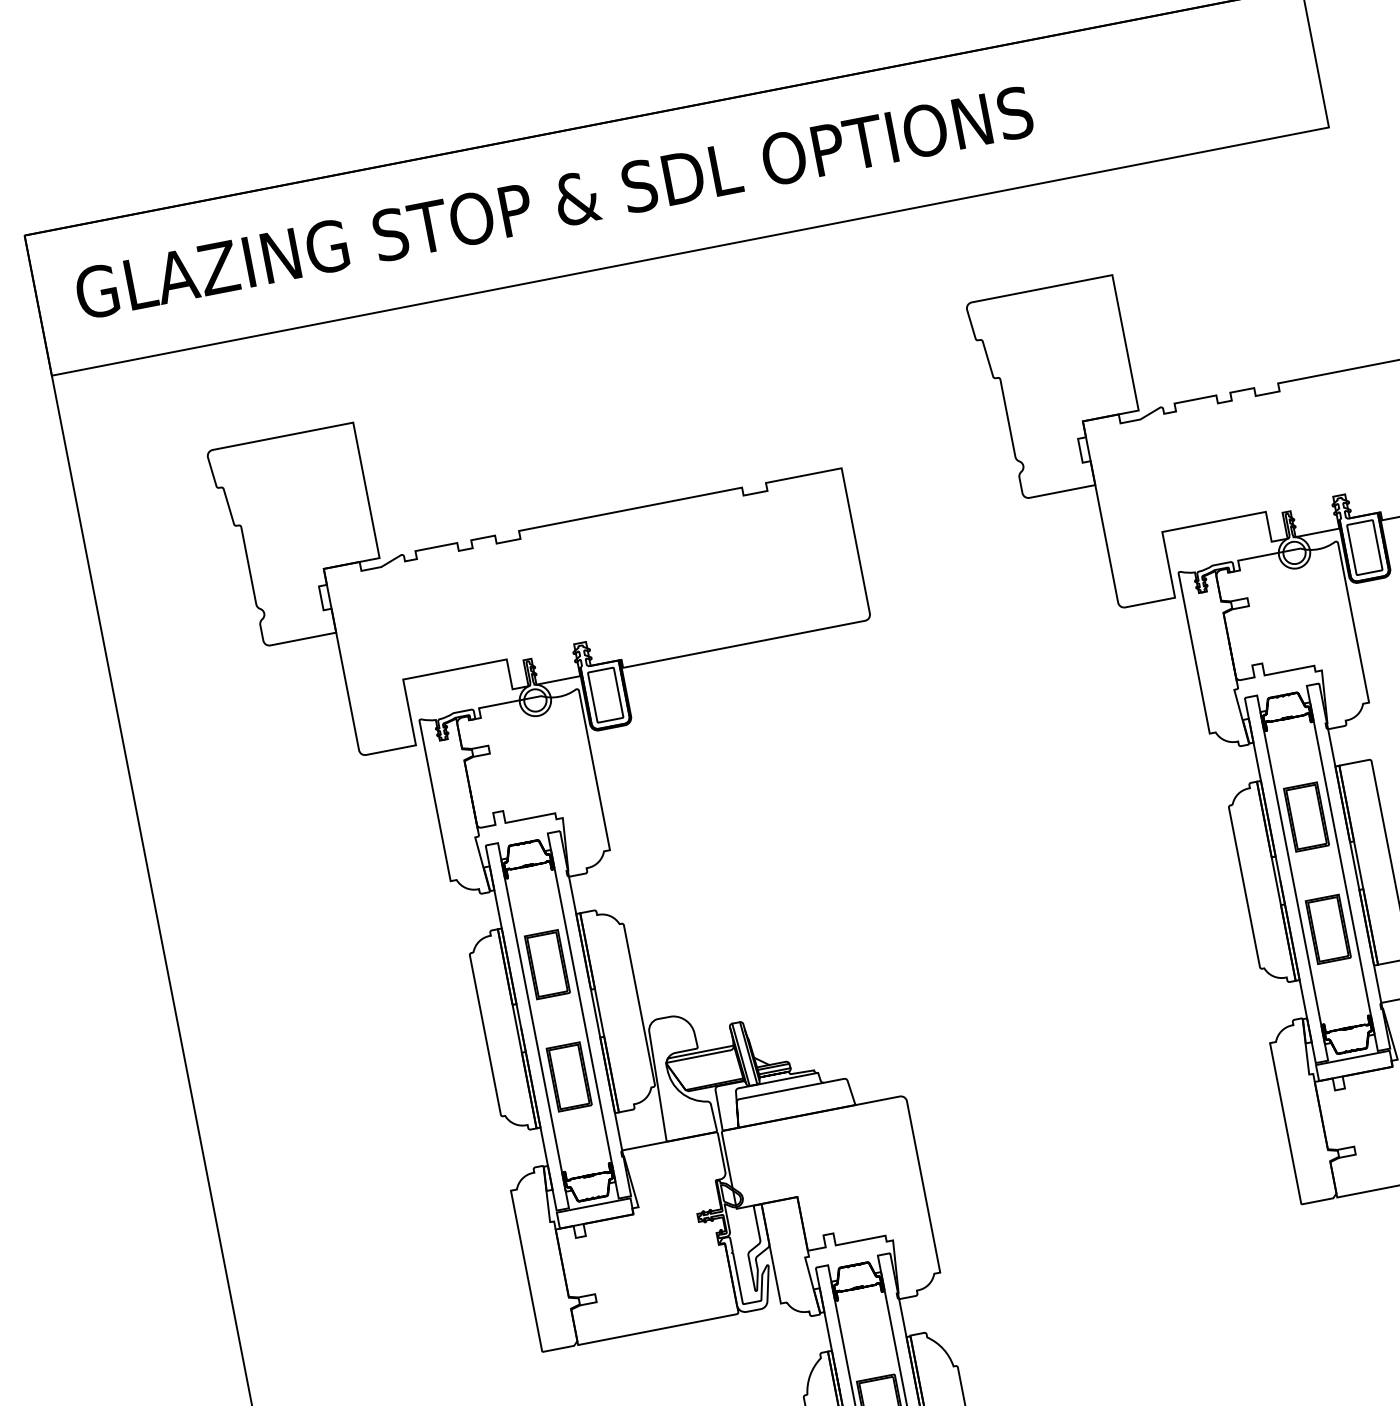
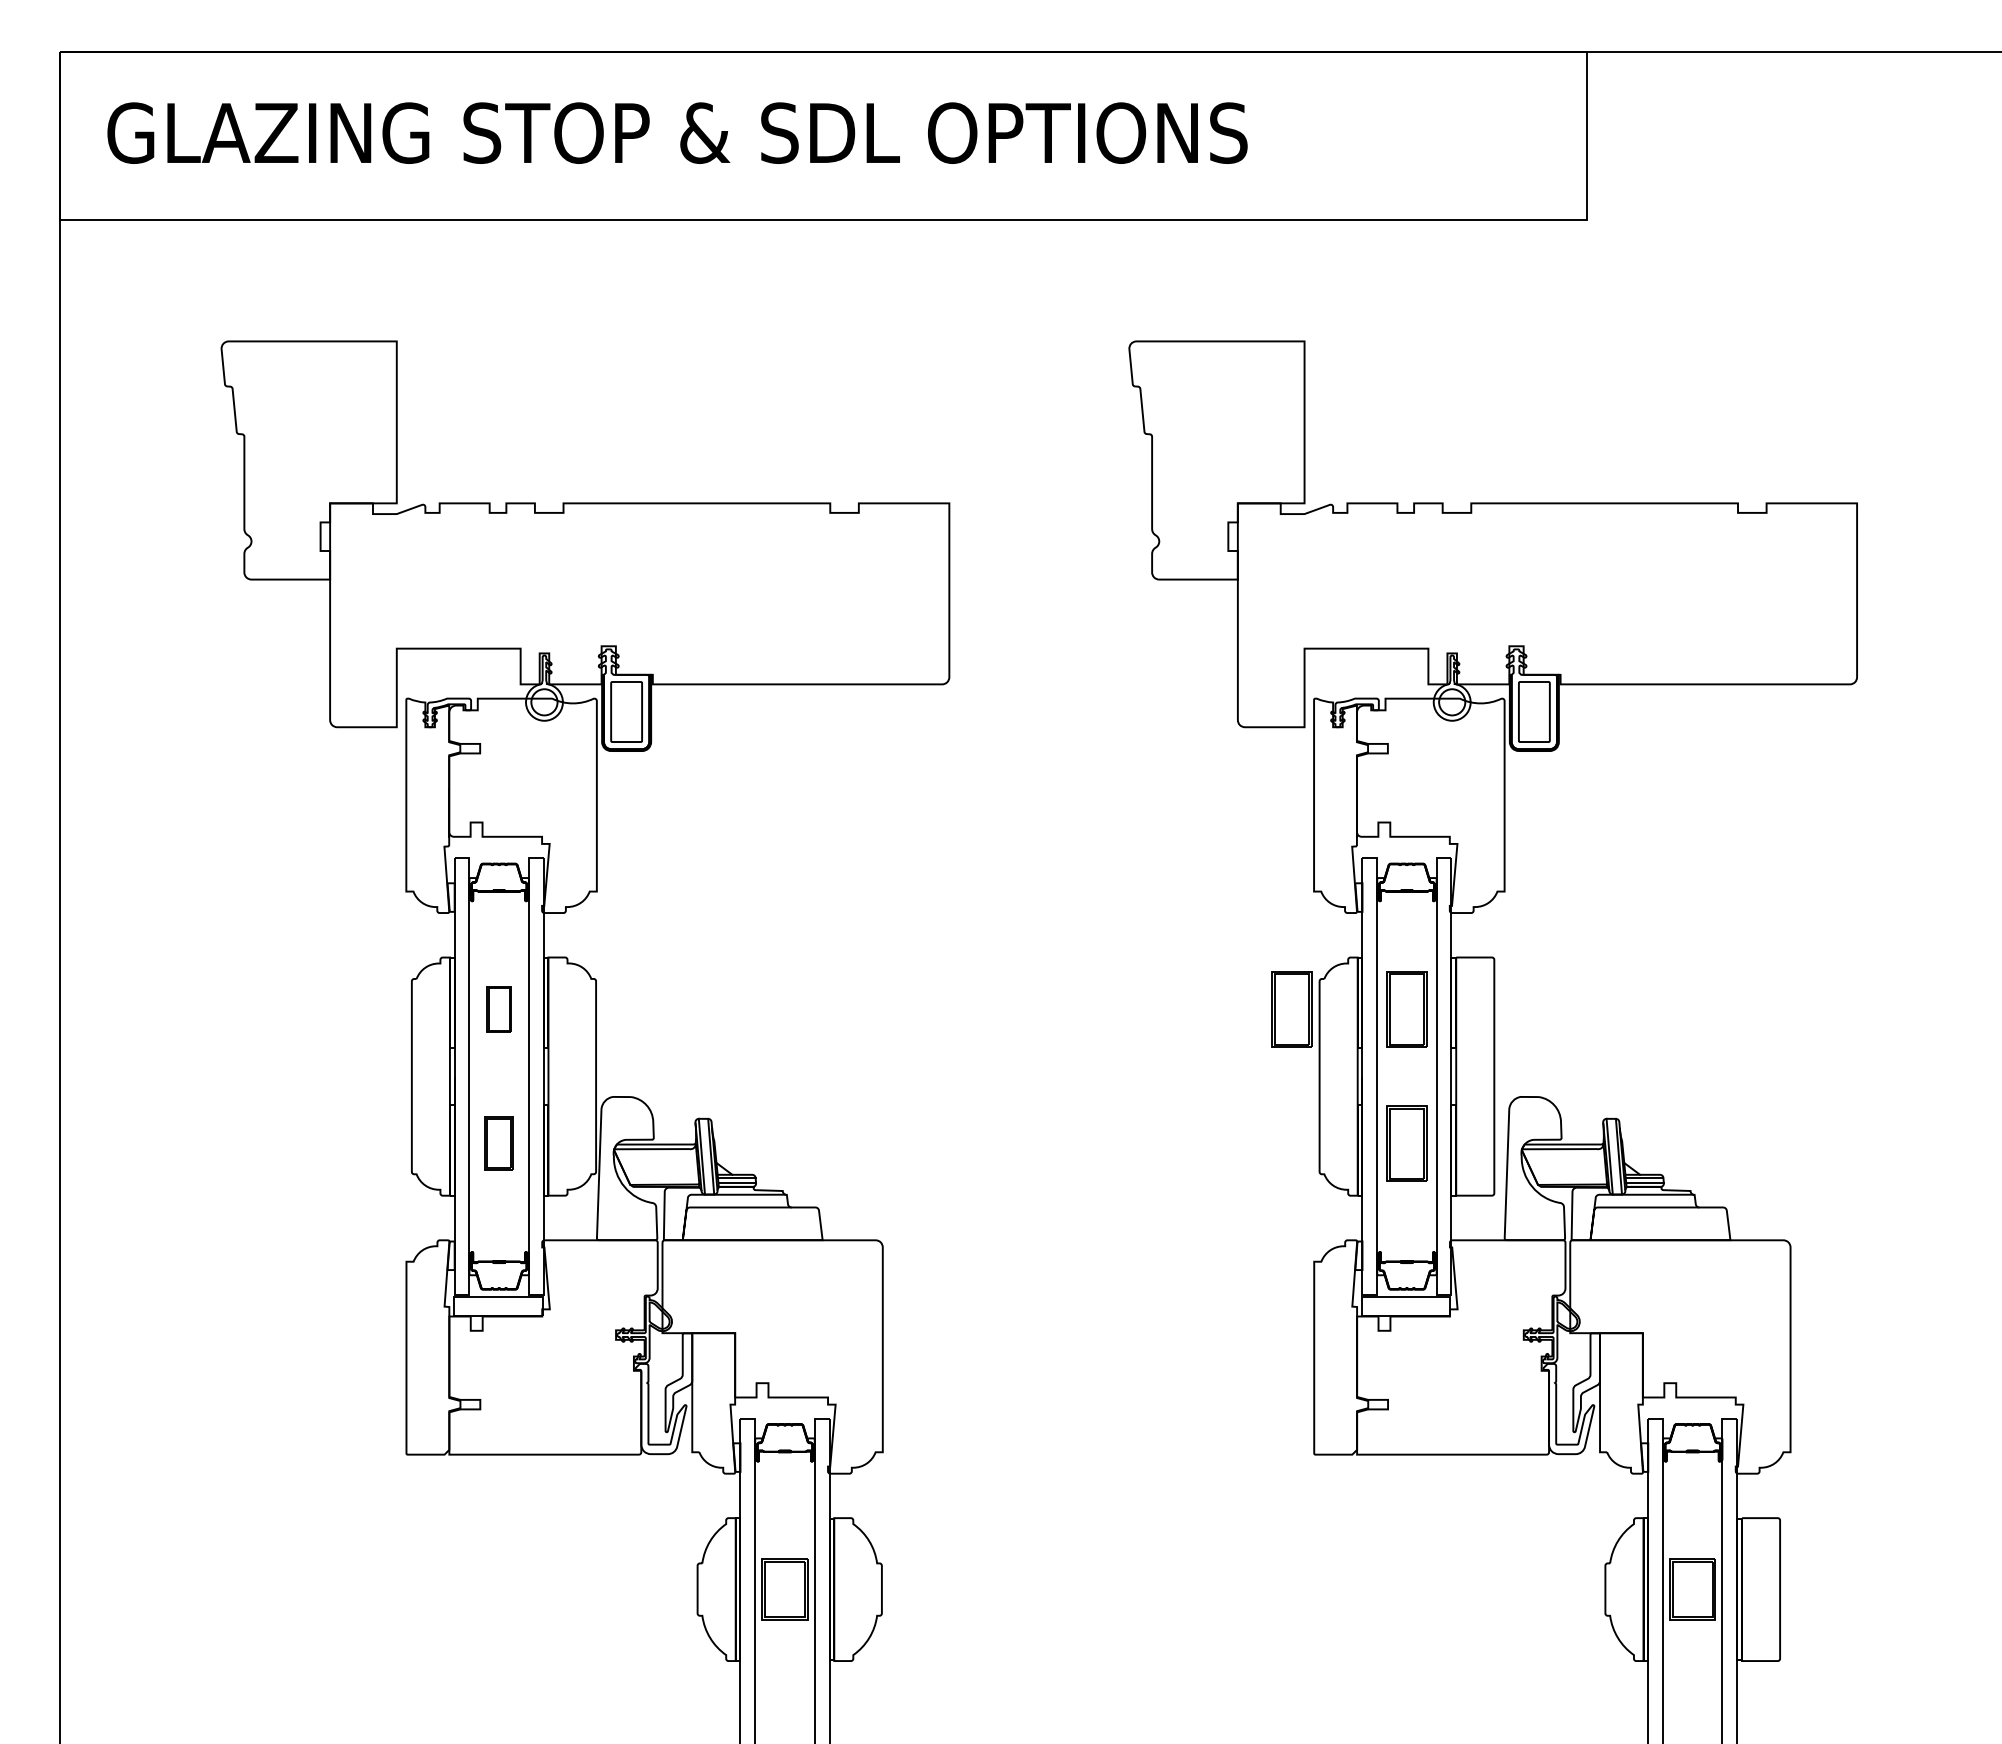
part: (1210, 835) -> (1291, 1009), added
part: (546, 964) -> (498, 1009), size x0.6
part: (568, 1076) -> (498, 1143), size x0.7

